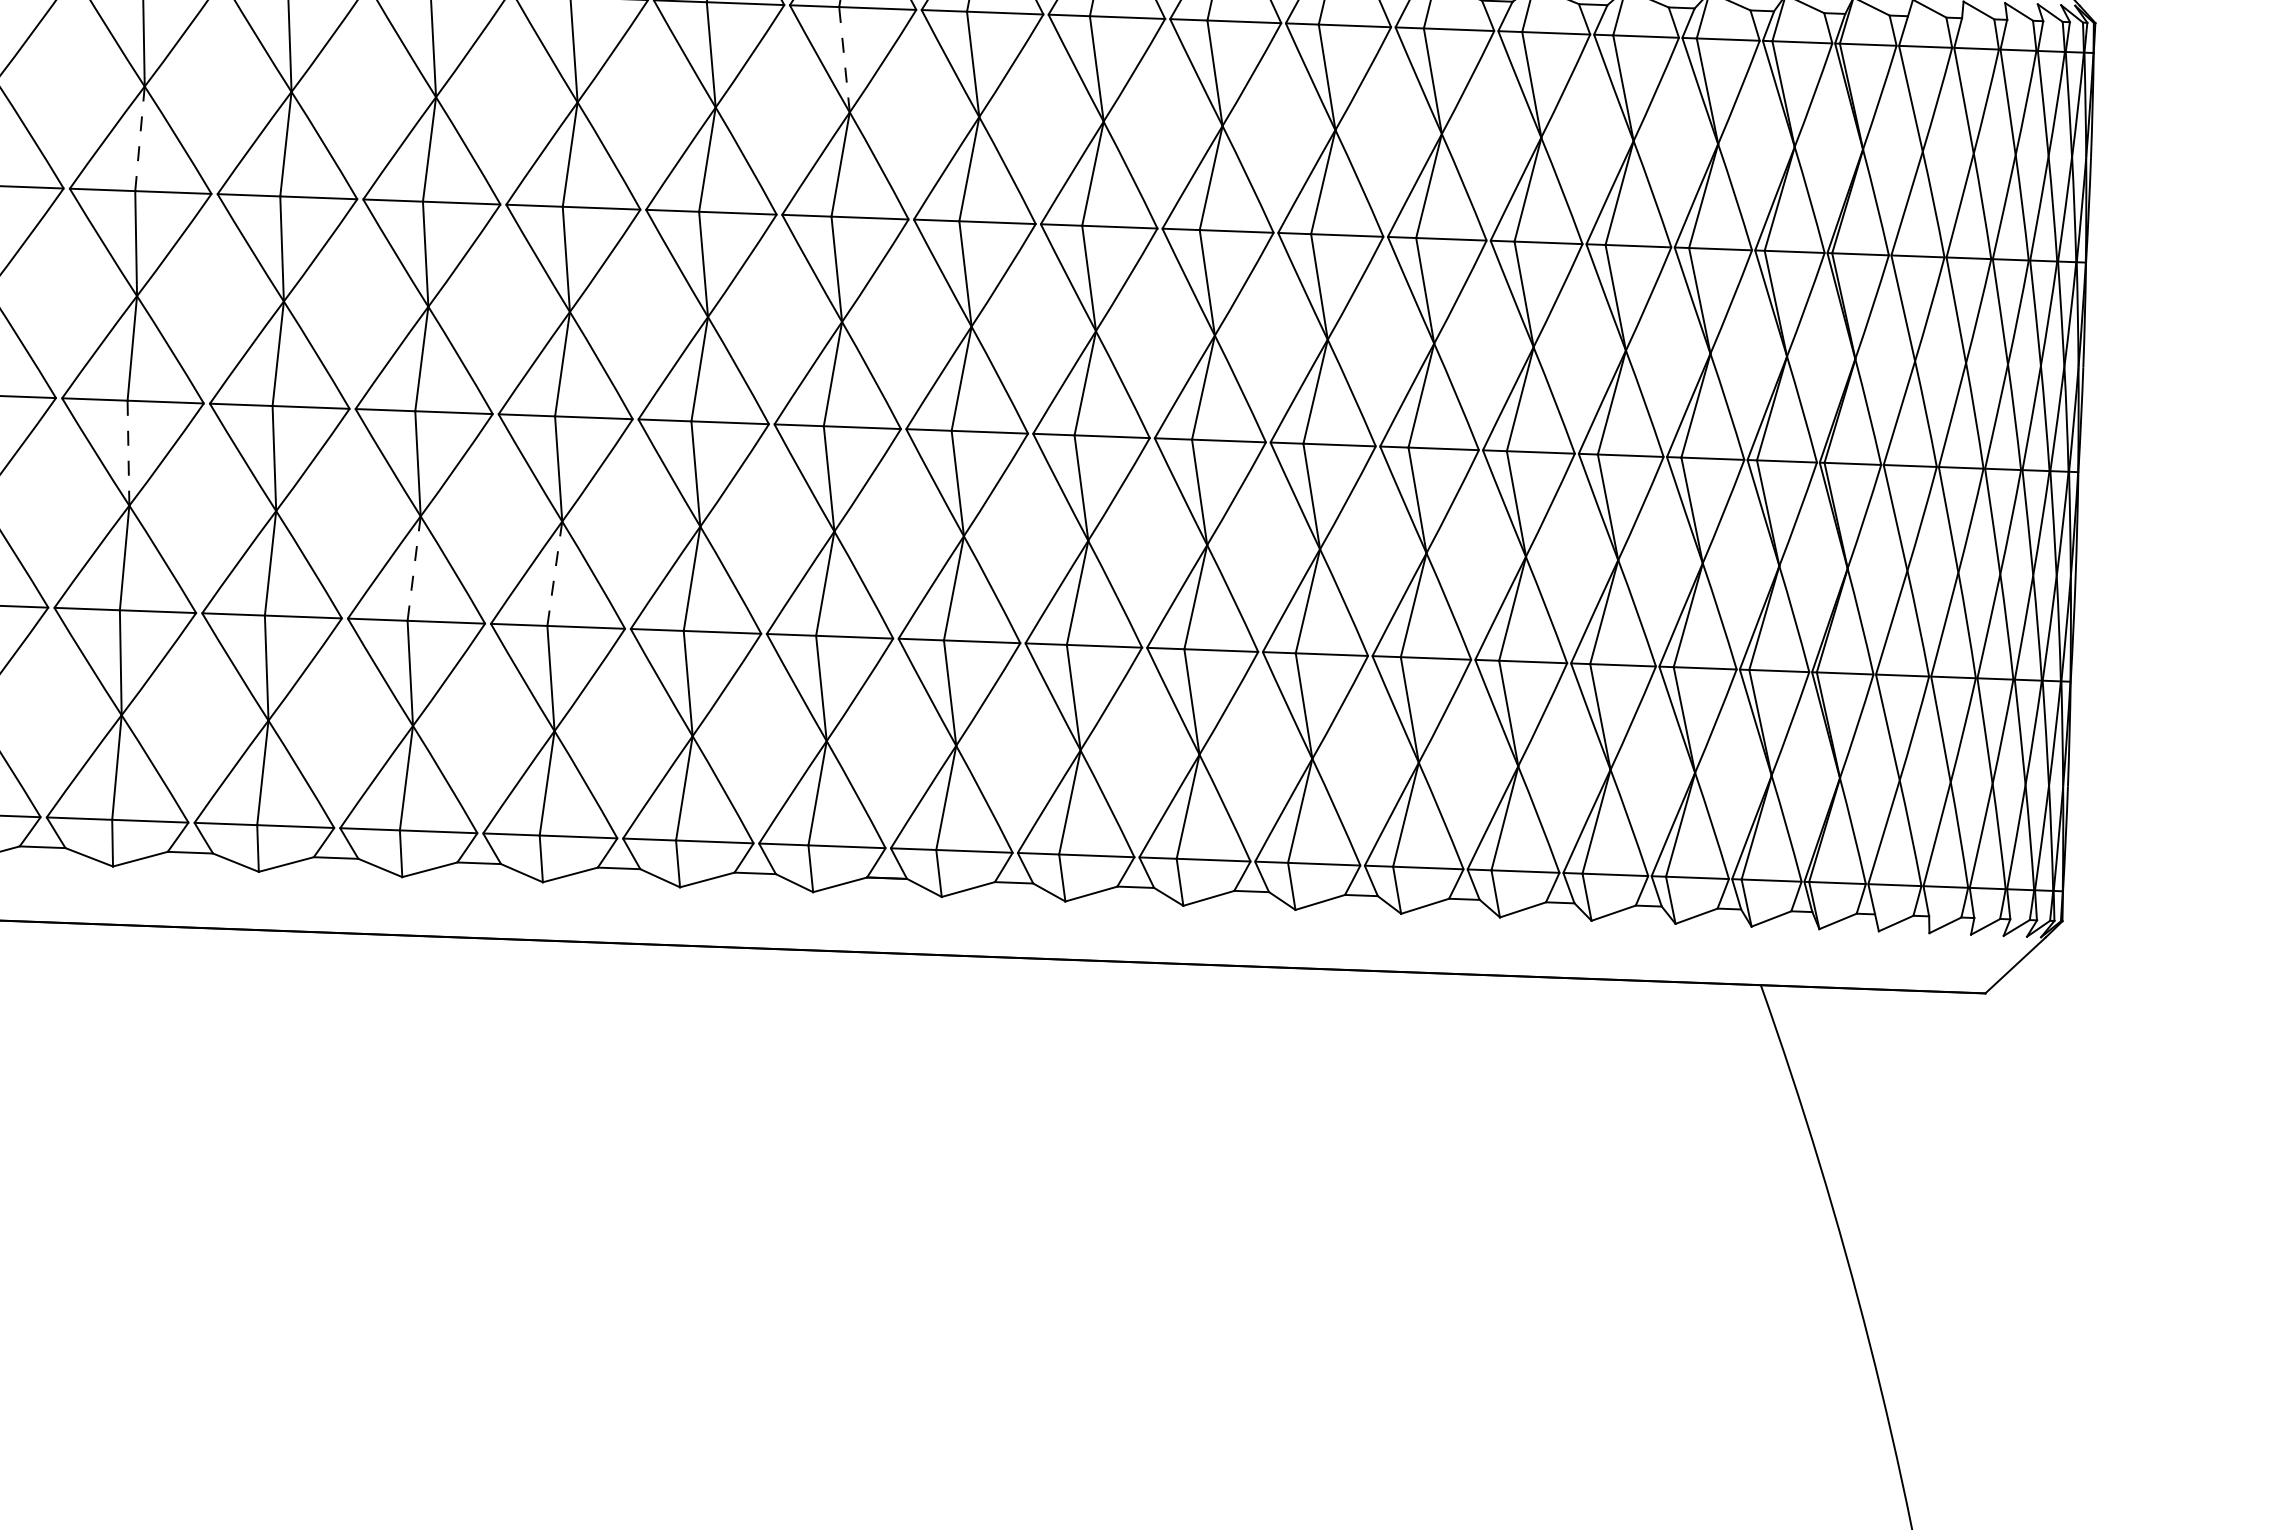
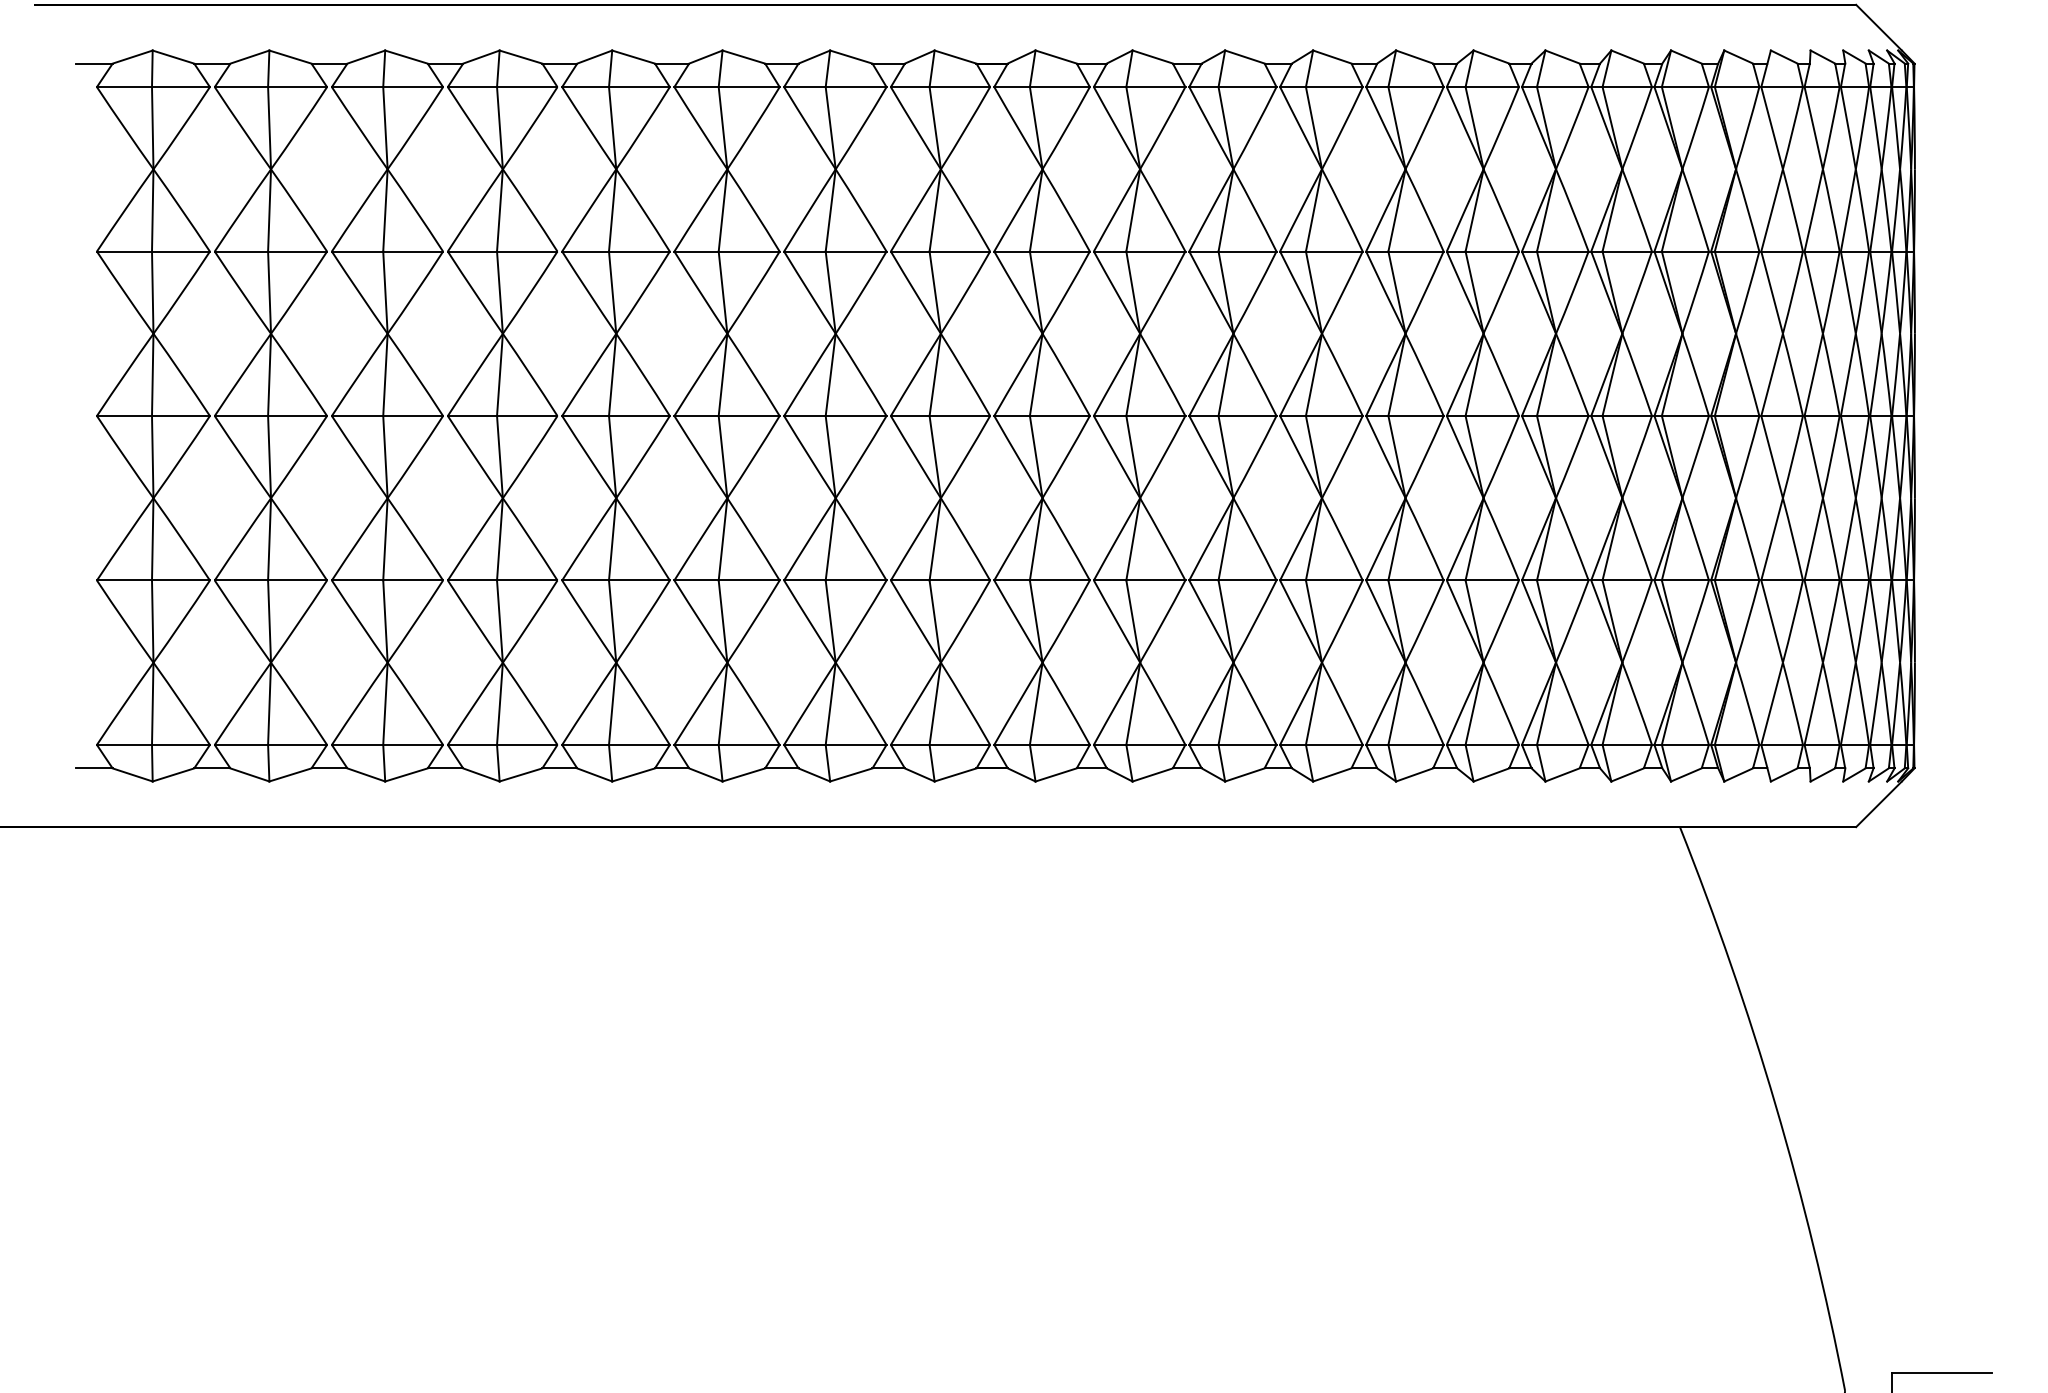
line: (844, 60) -> (935, 128), dashed -> solid
line: (140, 138) -> (385, 210), dashed -> solid
line: (128, 452) -> (385, 456), dashed -> solid
line: (413, 568) -> (612, 539), dashed -> solid
line: (554, 573) -> (722, 539), dashed -> solid

